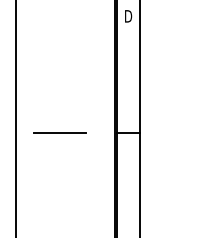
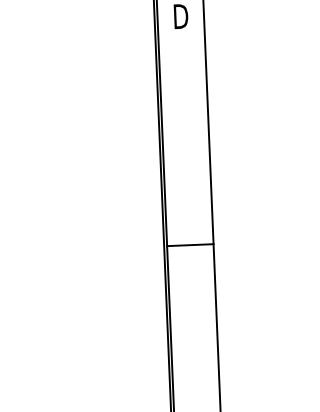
line: (60, 132) -> (57, 250), removed

